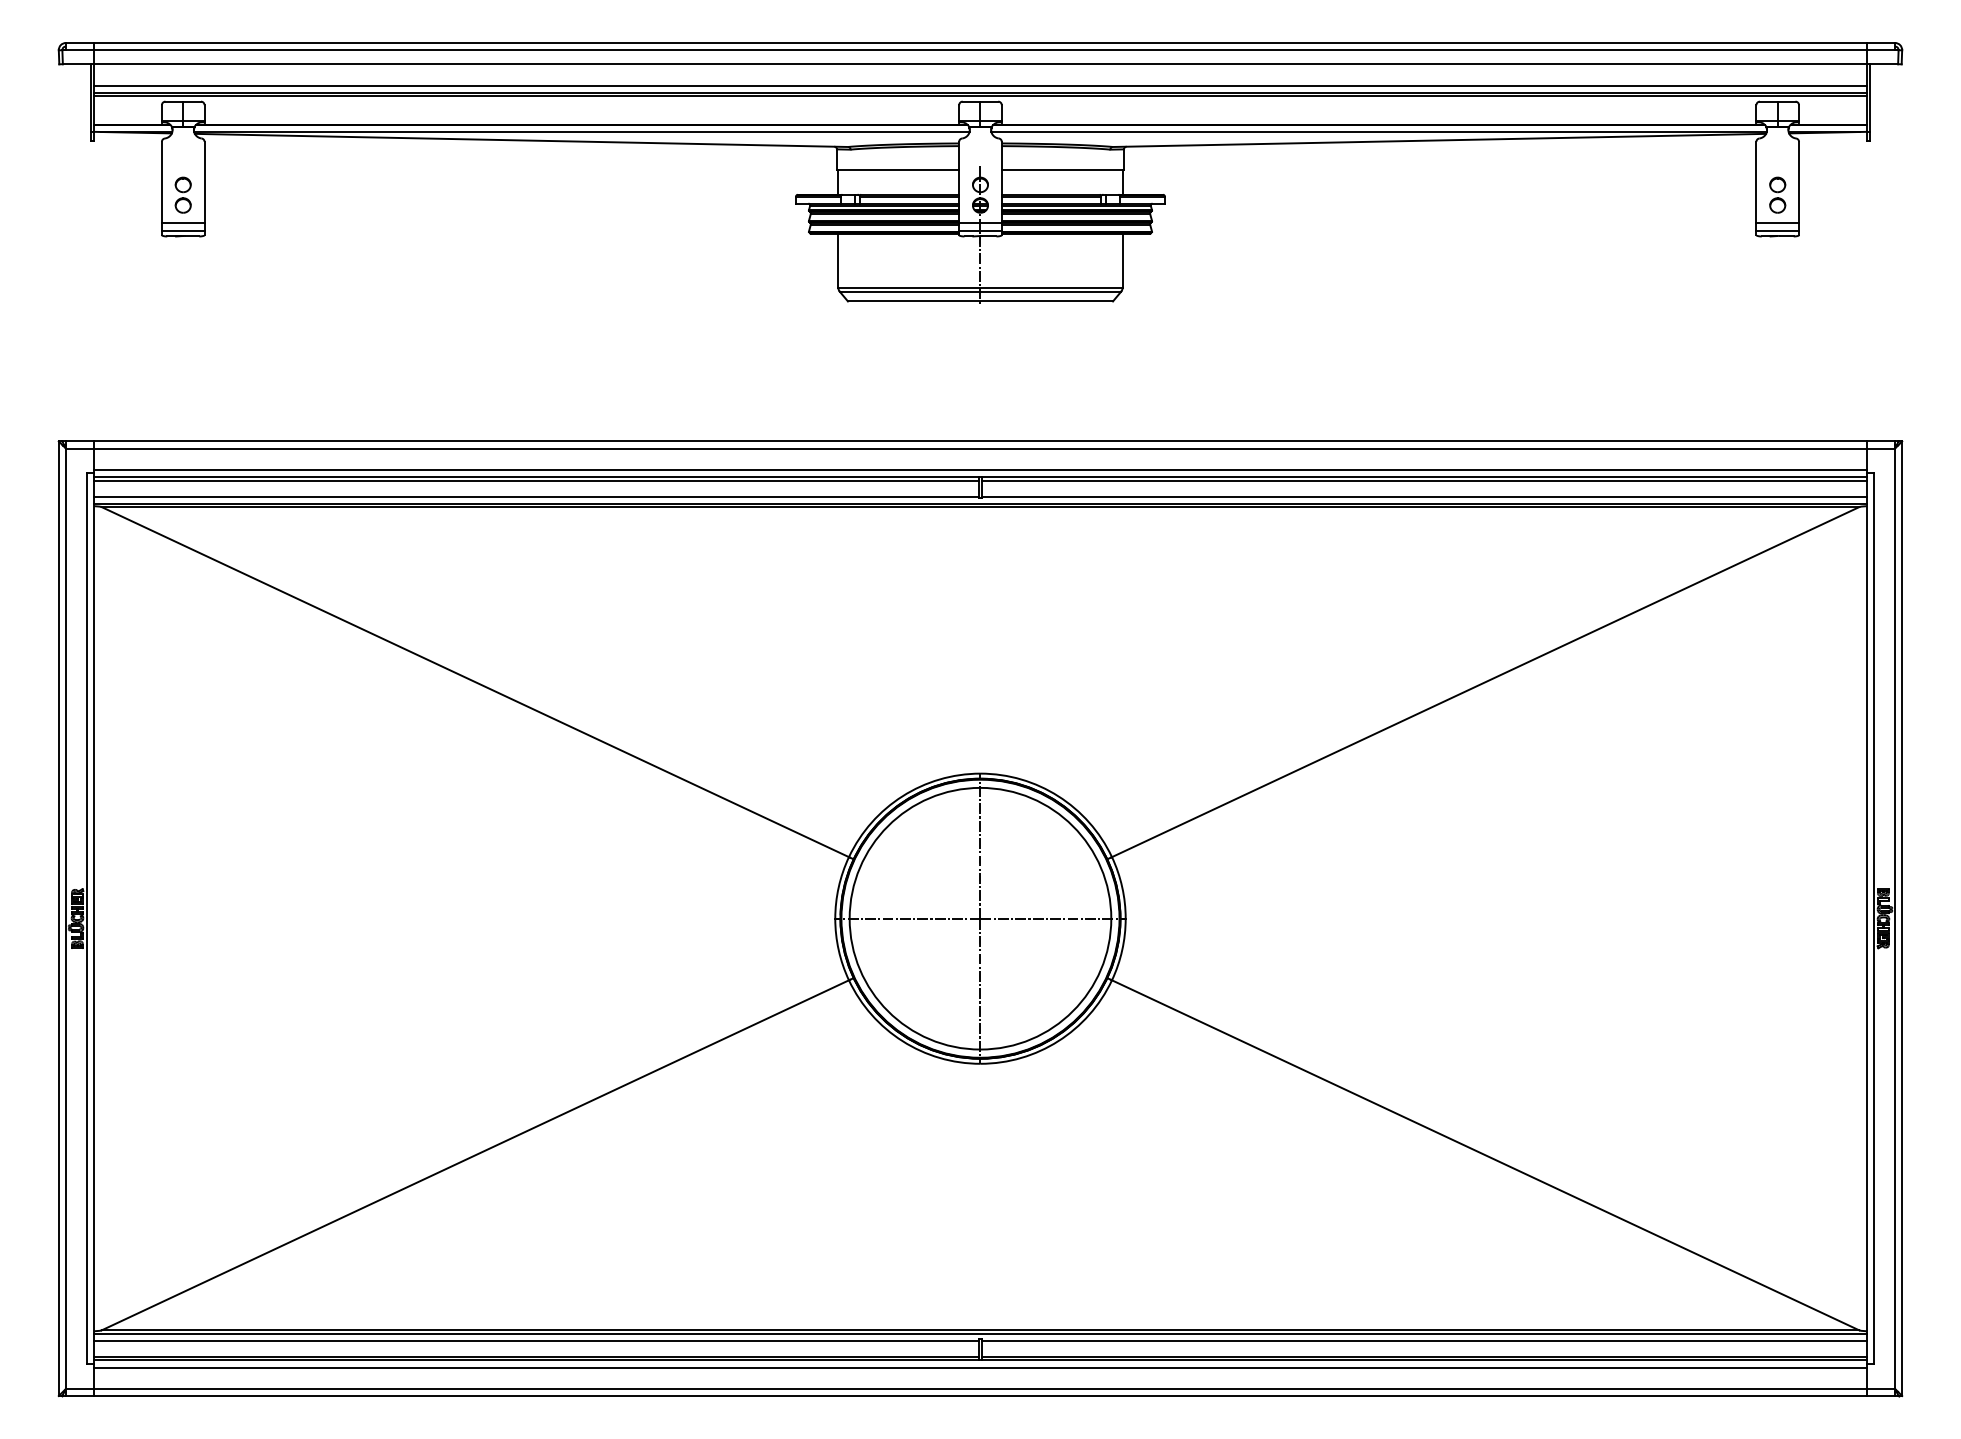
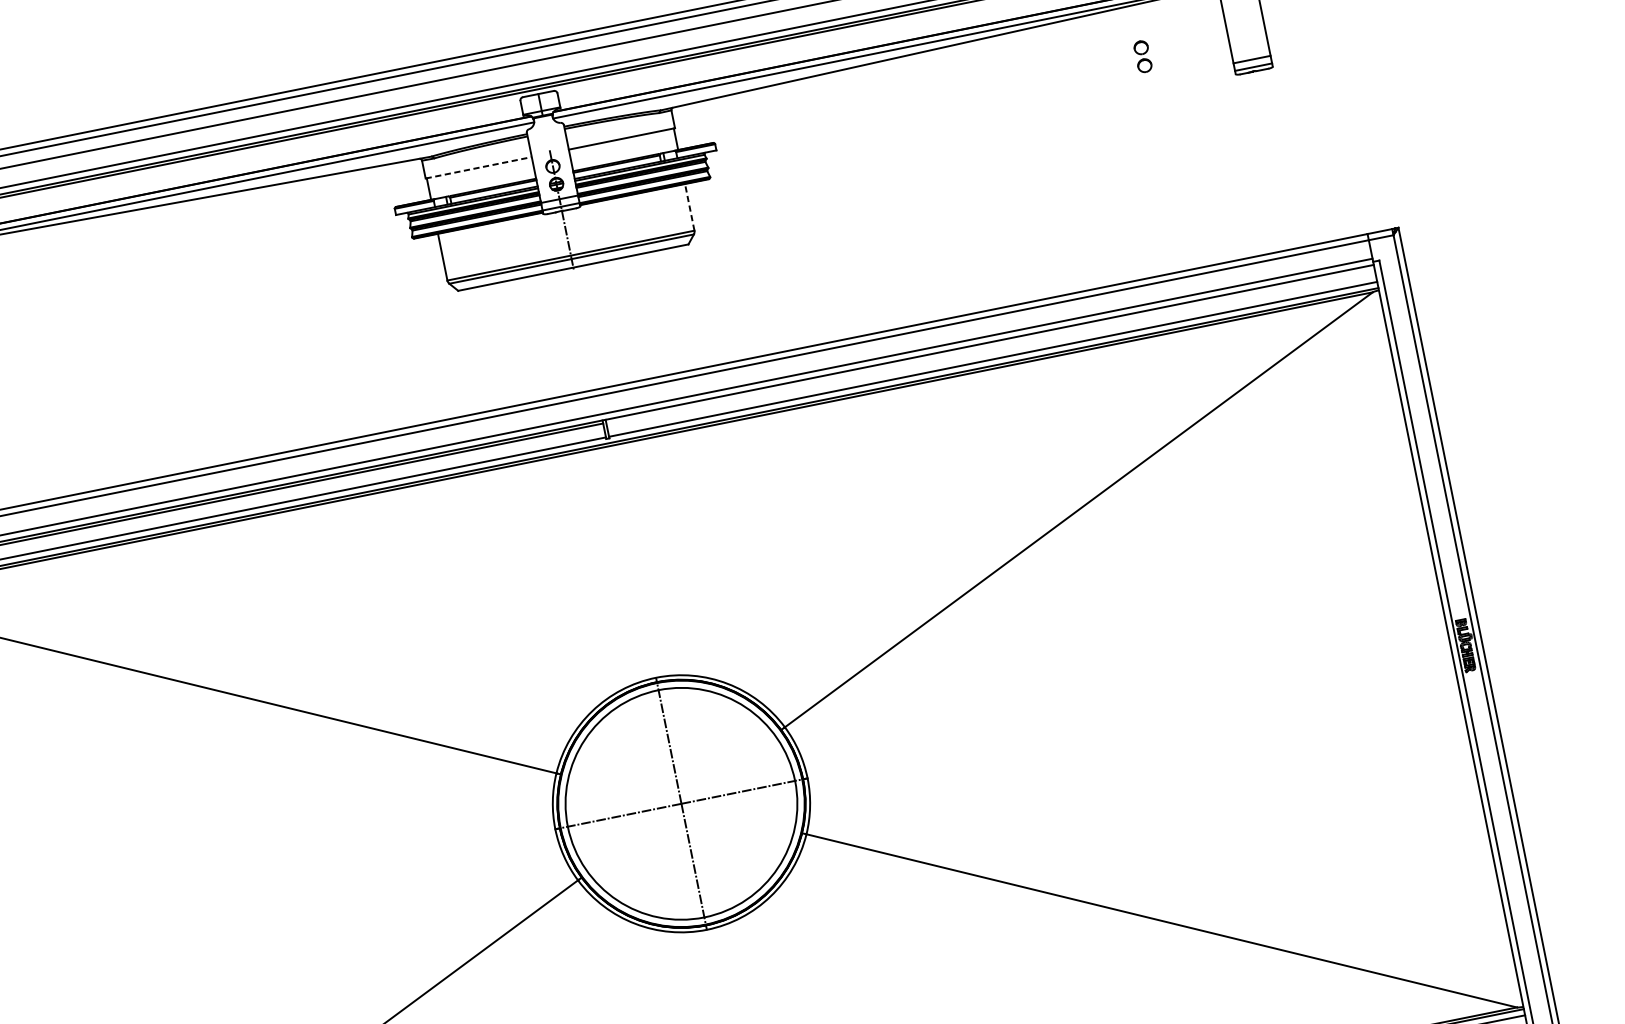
line: (898, 169) -> (479, 167), solid -> dashed
part: (1777, 194) -> (1142, 56), moved
line: (1122, 260) -> (689, 207), solid -> dashed
line: (1424, 480) -> (990, 345), removed

